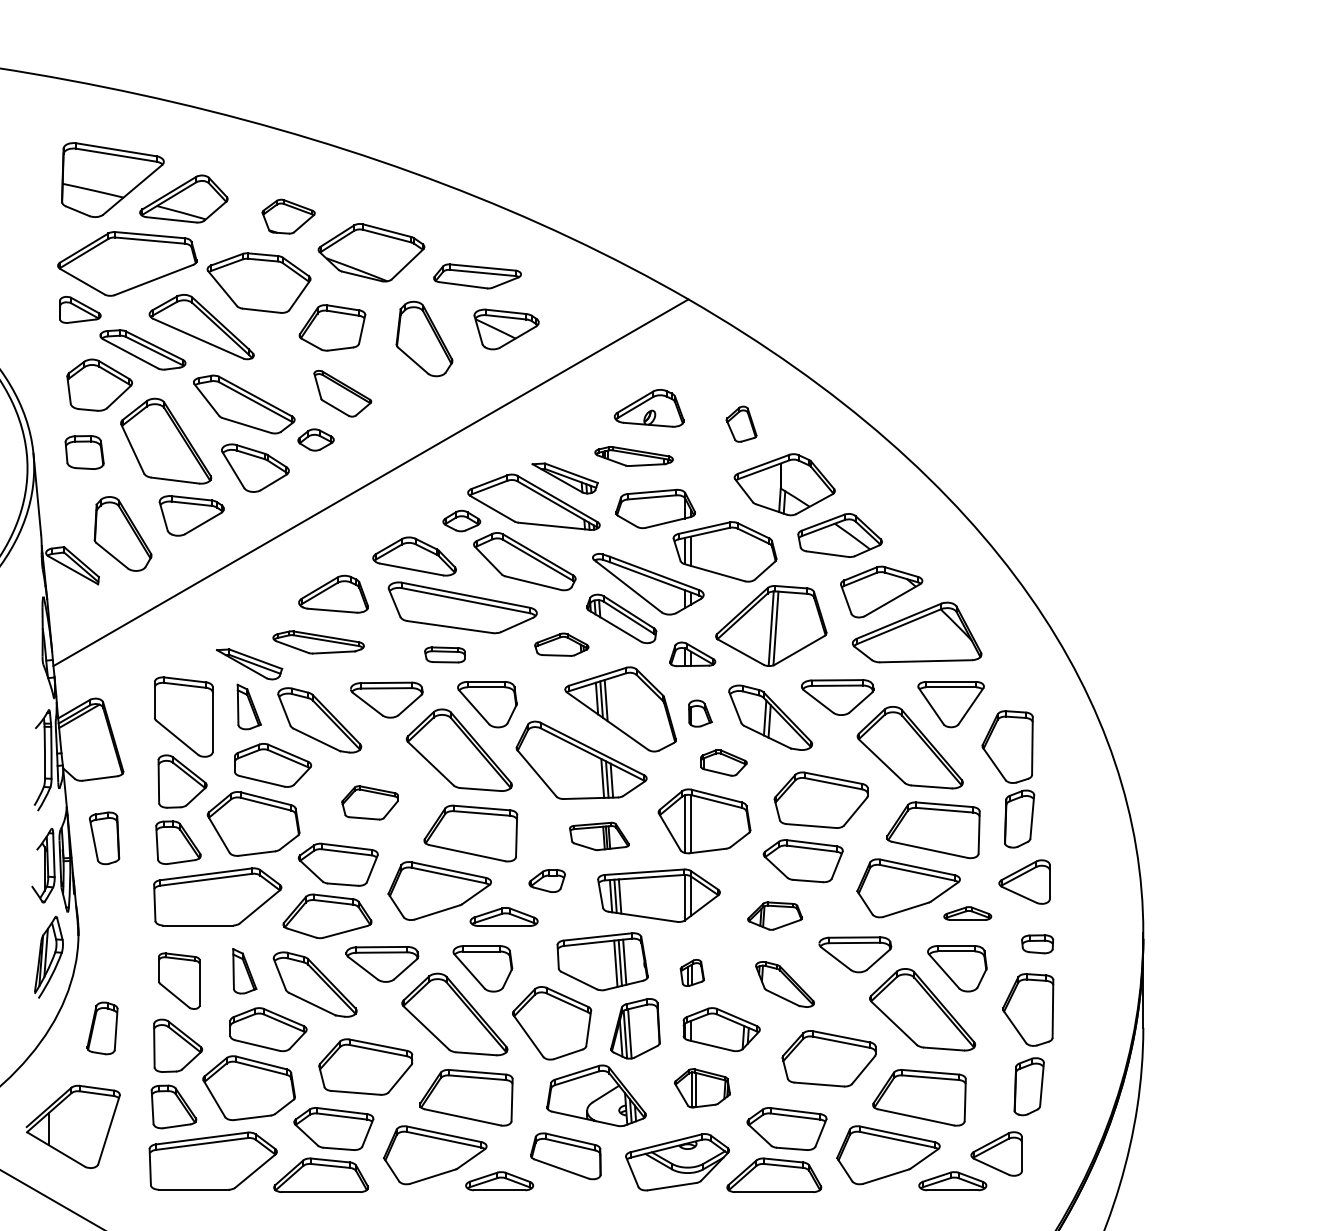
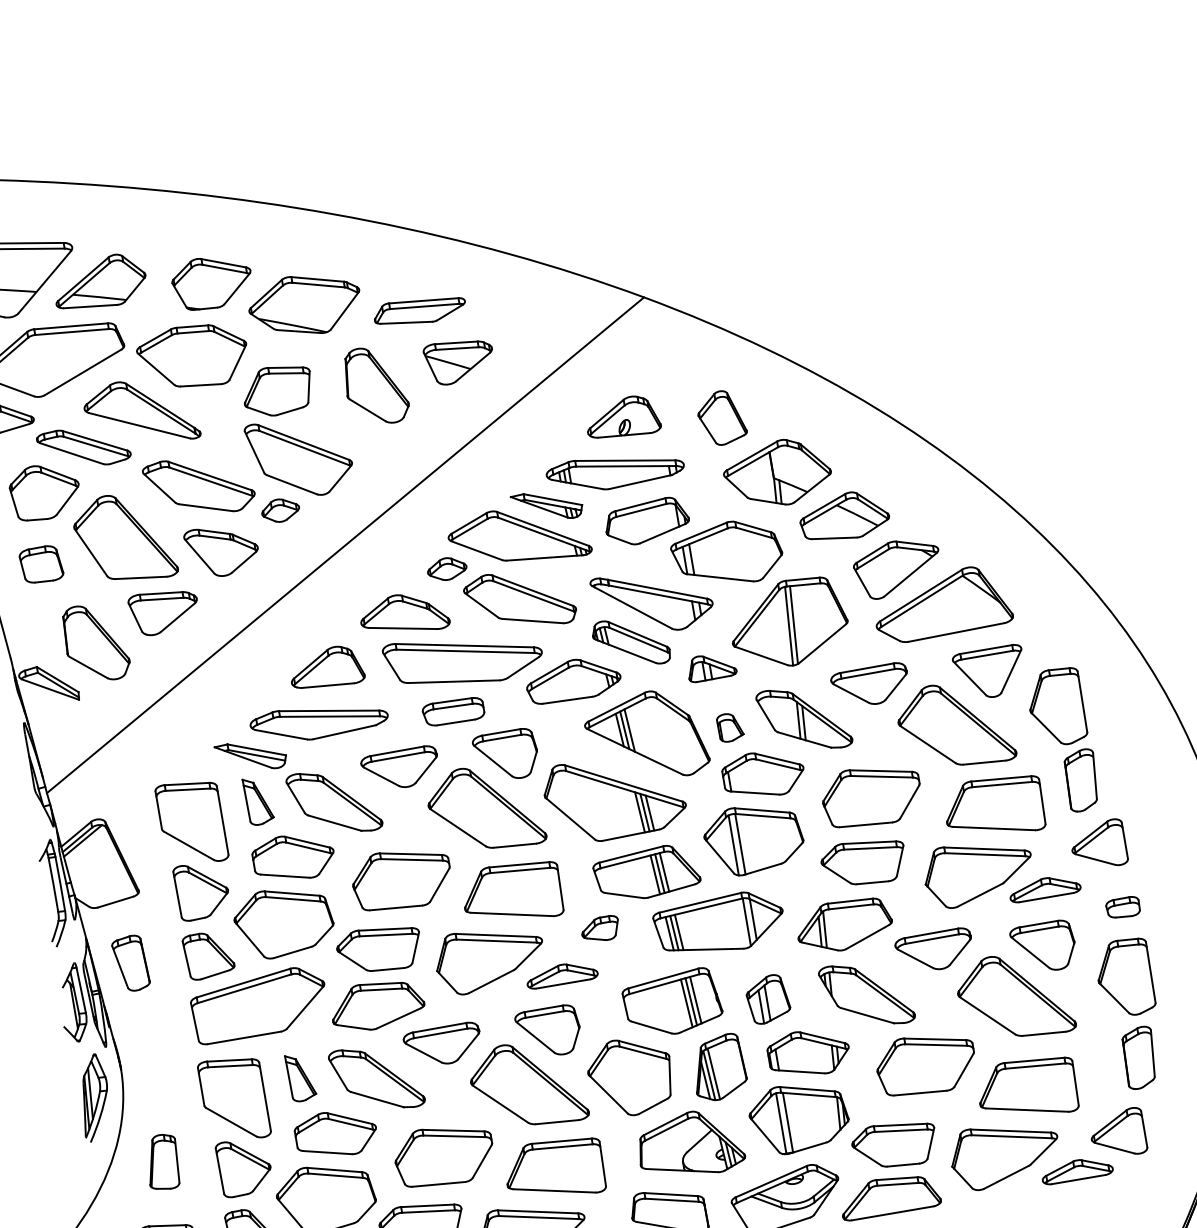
part: (288, 216) -> (212, 282), size x1.43
part: (342, 393) -> (299, 457), size x1.67
part: (741, 424) -> (721, 418), size x1.43
part: (633, 456) -> (614, 471), size x1.67
part: (318, 642) -> (319, 721), size x1.43
part: (561, 644) -> (573, 680), size x1.67
part: (444, 654) -> (452, 711), size x1.43
part: (723, 762) -> (763, 774), size x1.67
part: (369, 802) -> (401, 879), size x1.67
part: (599, 836) -> (646, 873), size x1.67
part: (967, 913) -> (1044, 888), size x1.43
part: (774, 915) -> (843, 924), size x1.67
part: (692, 972) -> (768, 998), size x1.67
part: (179, 980) -> (234, 1098), size x1.43
part: (784, 984) -> (866, 994), size x1.43
part: (702, 1088) -> (799, 1118), size x1.67

